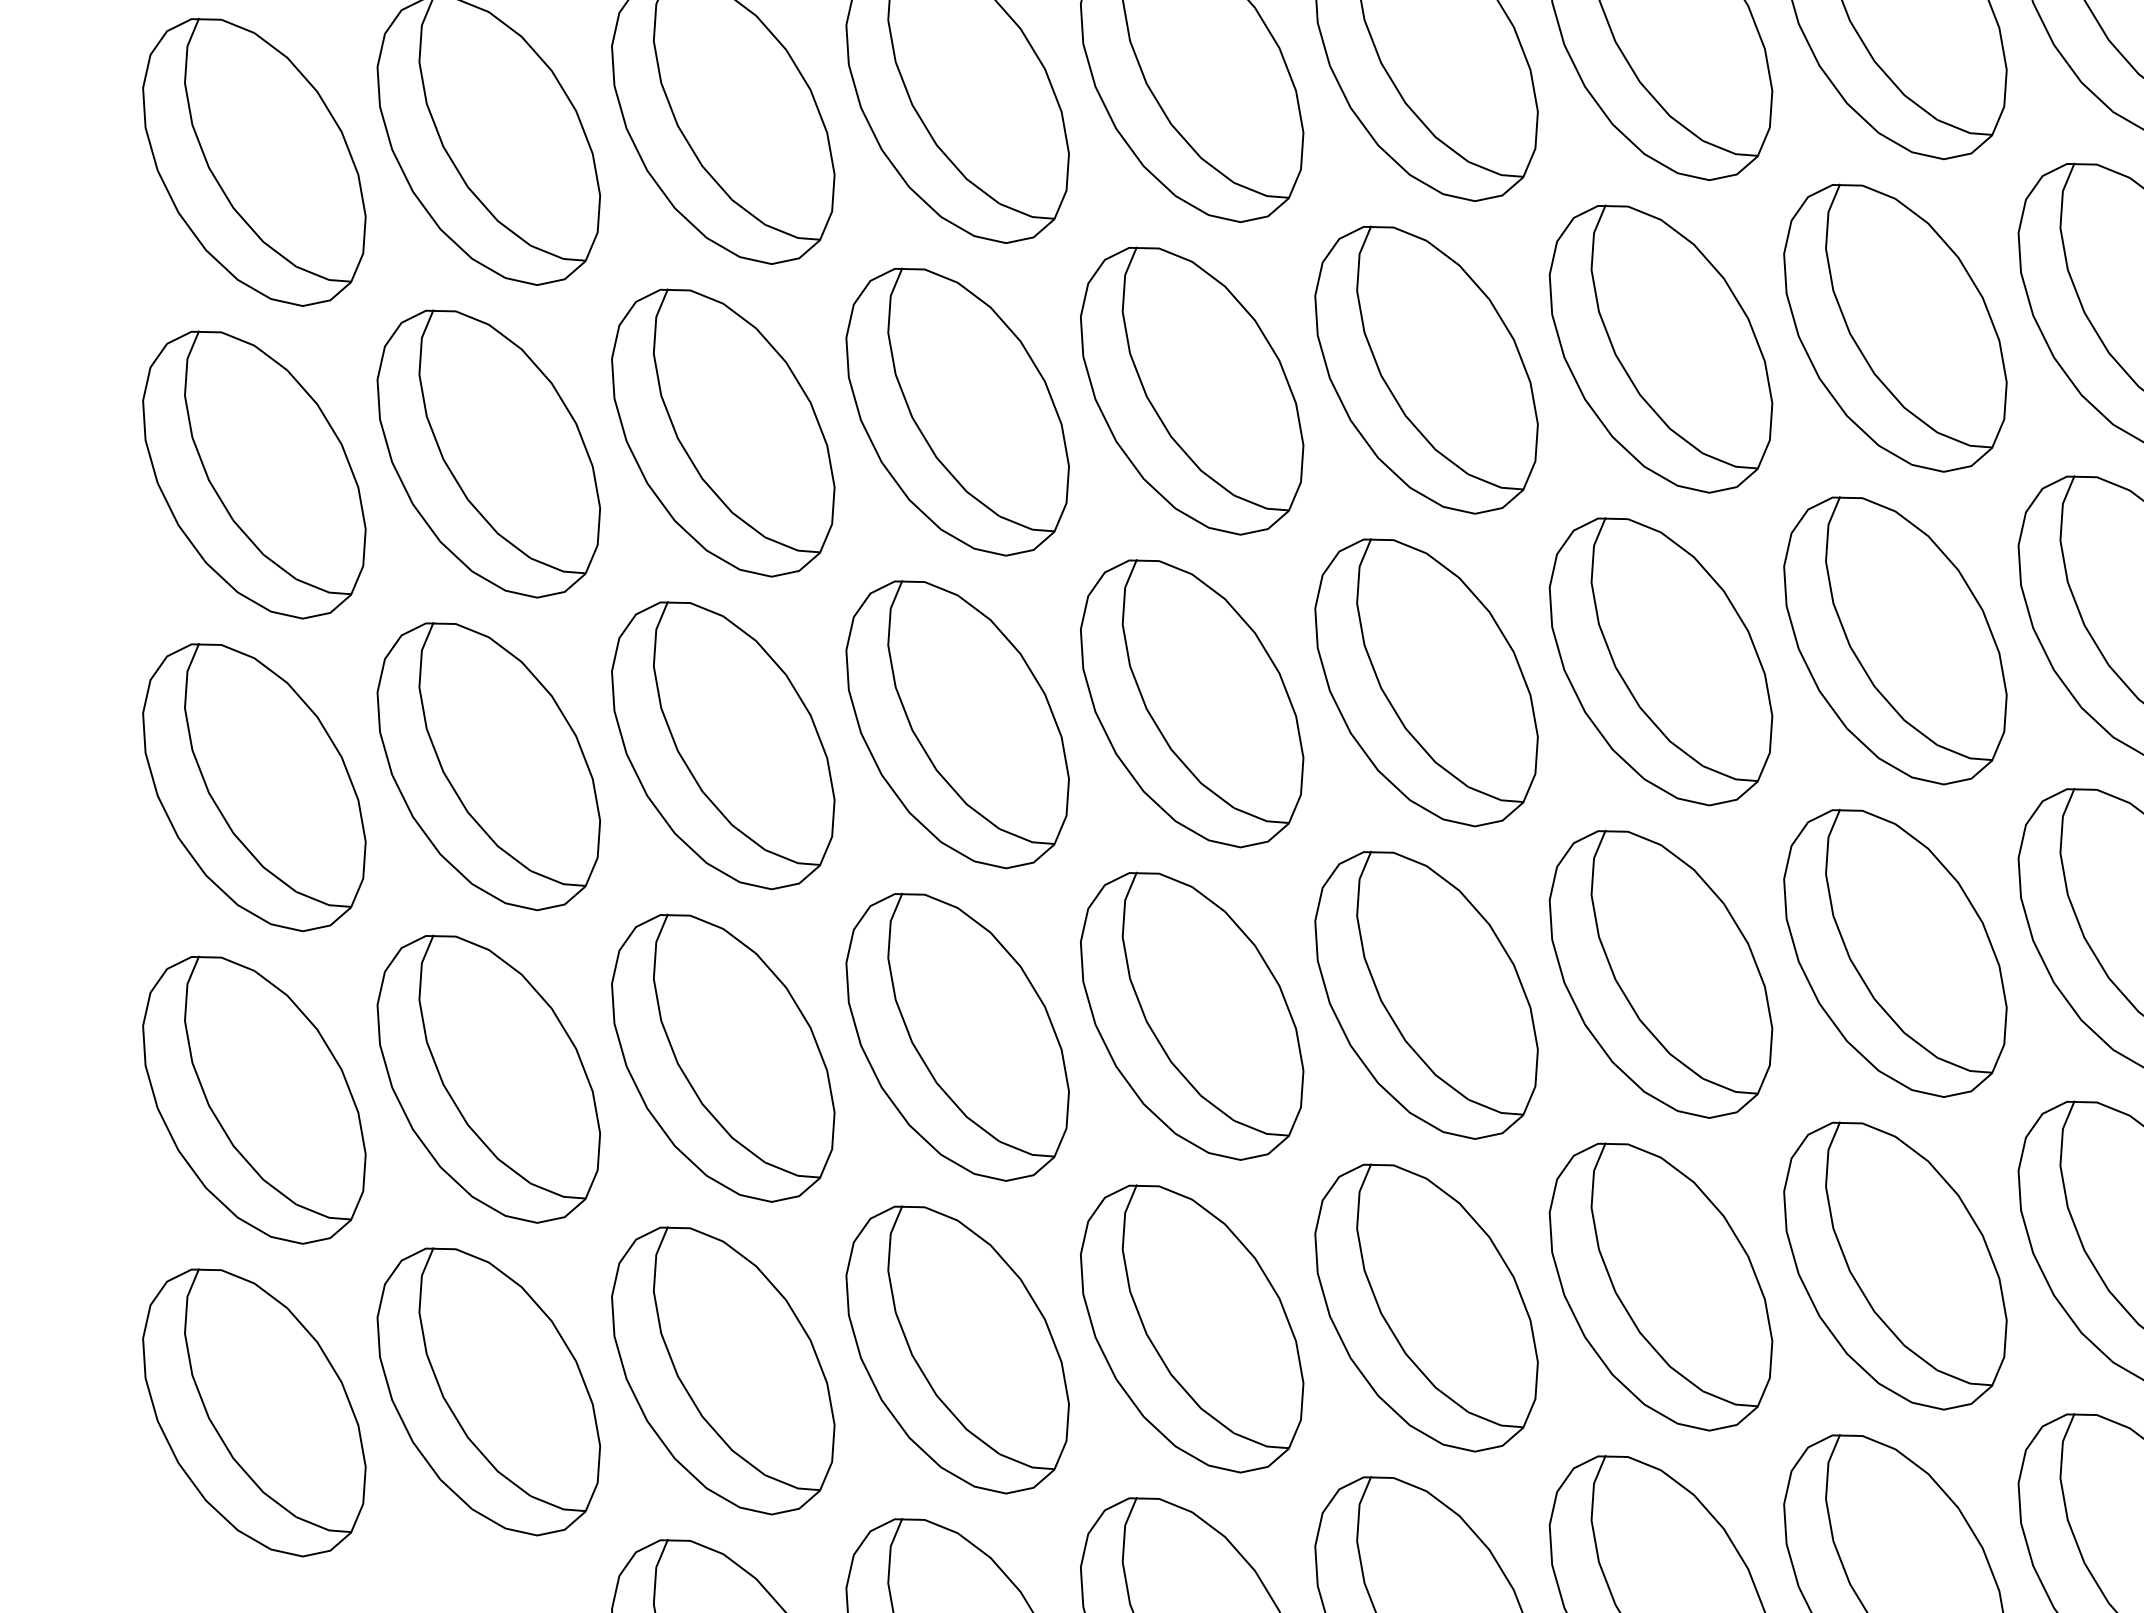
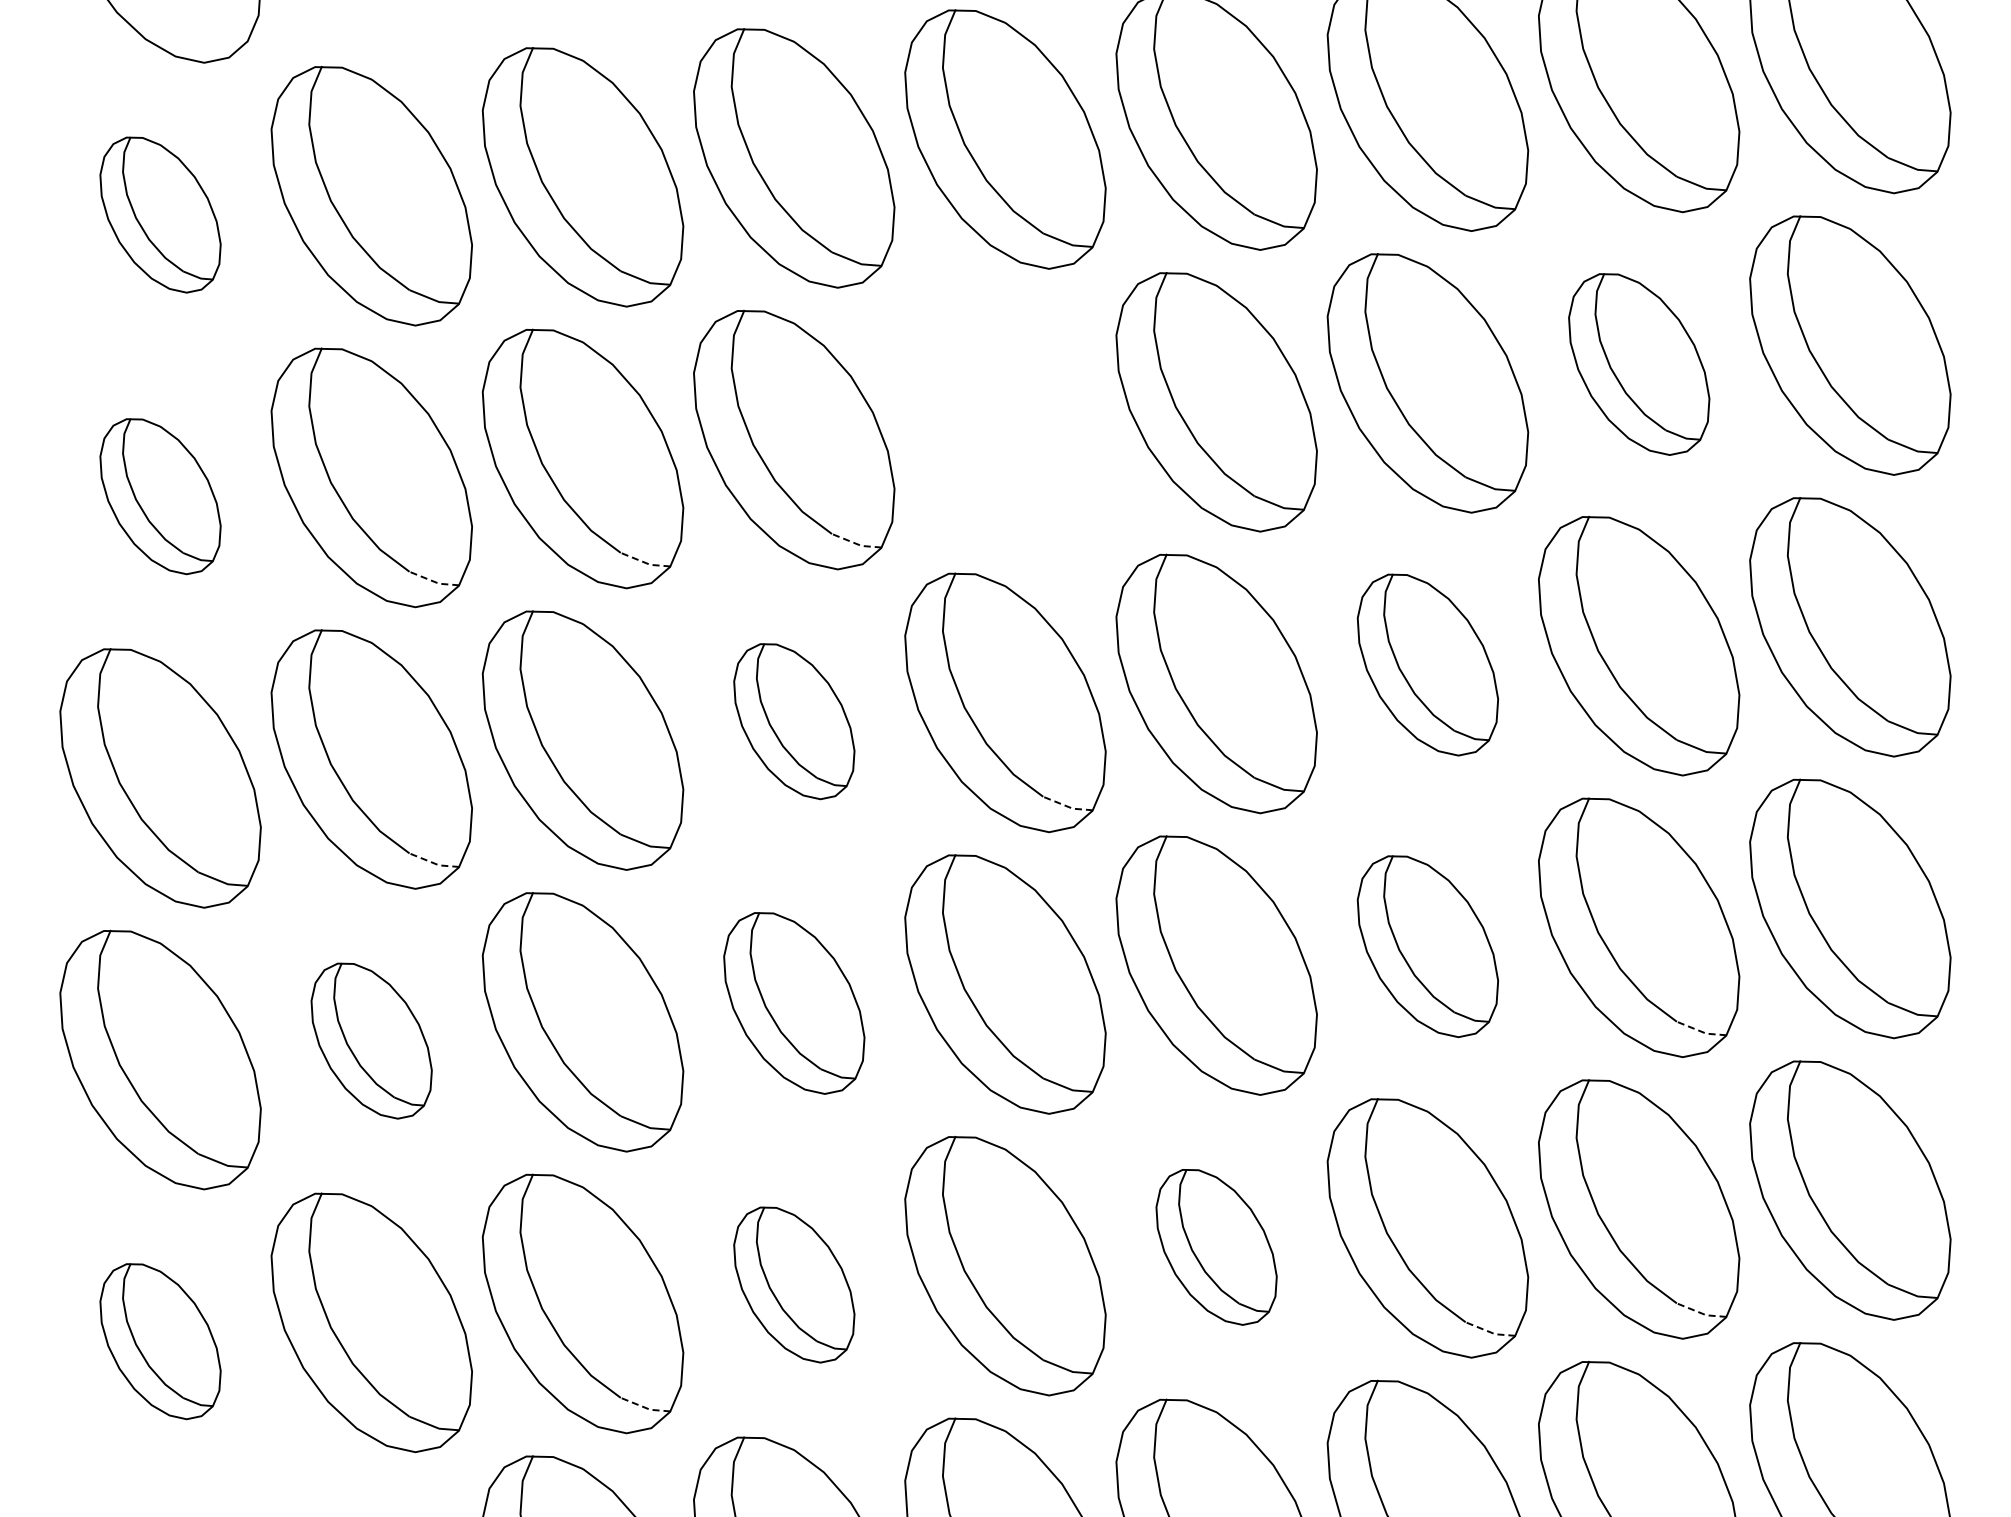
part: (254, 161) -> (160, 214), size x0.6
part: (1895, 328) -> (1639, 364), size x0.7
part: (1192, 391) -> (1005, 421), removed
part: (254, 474) -> (160, 496), size x0.6
line: (1027, 528) -> (857, 544), solid -> dashed
line: (792, 549) -> (645, 563), solid -> dashed
line: (558, 569) -> (434, 581), solid -> dashed
part: (1660, 661) -> (1427, 664), size x0.7
part: (957, 724) -> (794, 721), size x0.6
line: (1262, 818) -> (1068, 806), solid -> dashed
line: (558, 882) -> (434, 863), solid -> dashed
part: (1660, 974) -> (1427, 946), size x0.7
part: (957, 1037) -> (794, 1003), size x0.7
line: (1964, 1068) -> (1701, 1031), solid -> dashed
part: (488, 1078) -> (371, 1040), size x0.6
part: (1426, 1308) -> (1216, 1247), size x0.6
part: (957, 1349) -> (794, 1284), size x0.6
line: (1964, 1381) -> (1701, 1313), solid -> dashed
line: (1730, 1402) -> (1490, 1332), solid -> dashed
part: (254, 1412) -> (160, 1341), size x0.6
line: (792, 1485) -> (645, 1407), solid -> dashed

